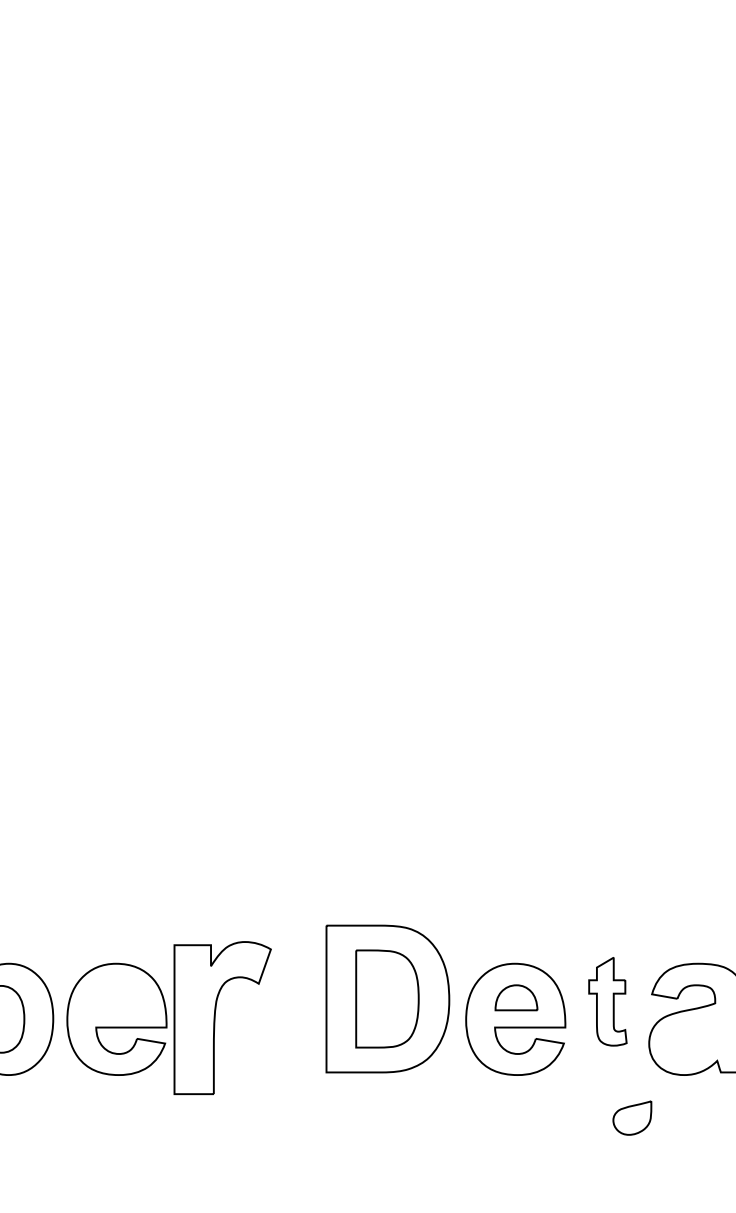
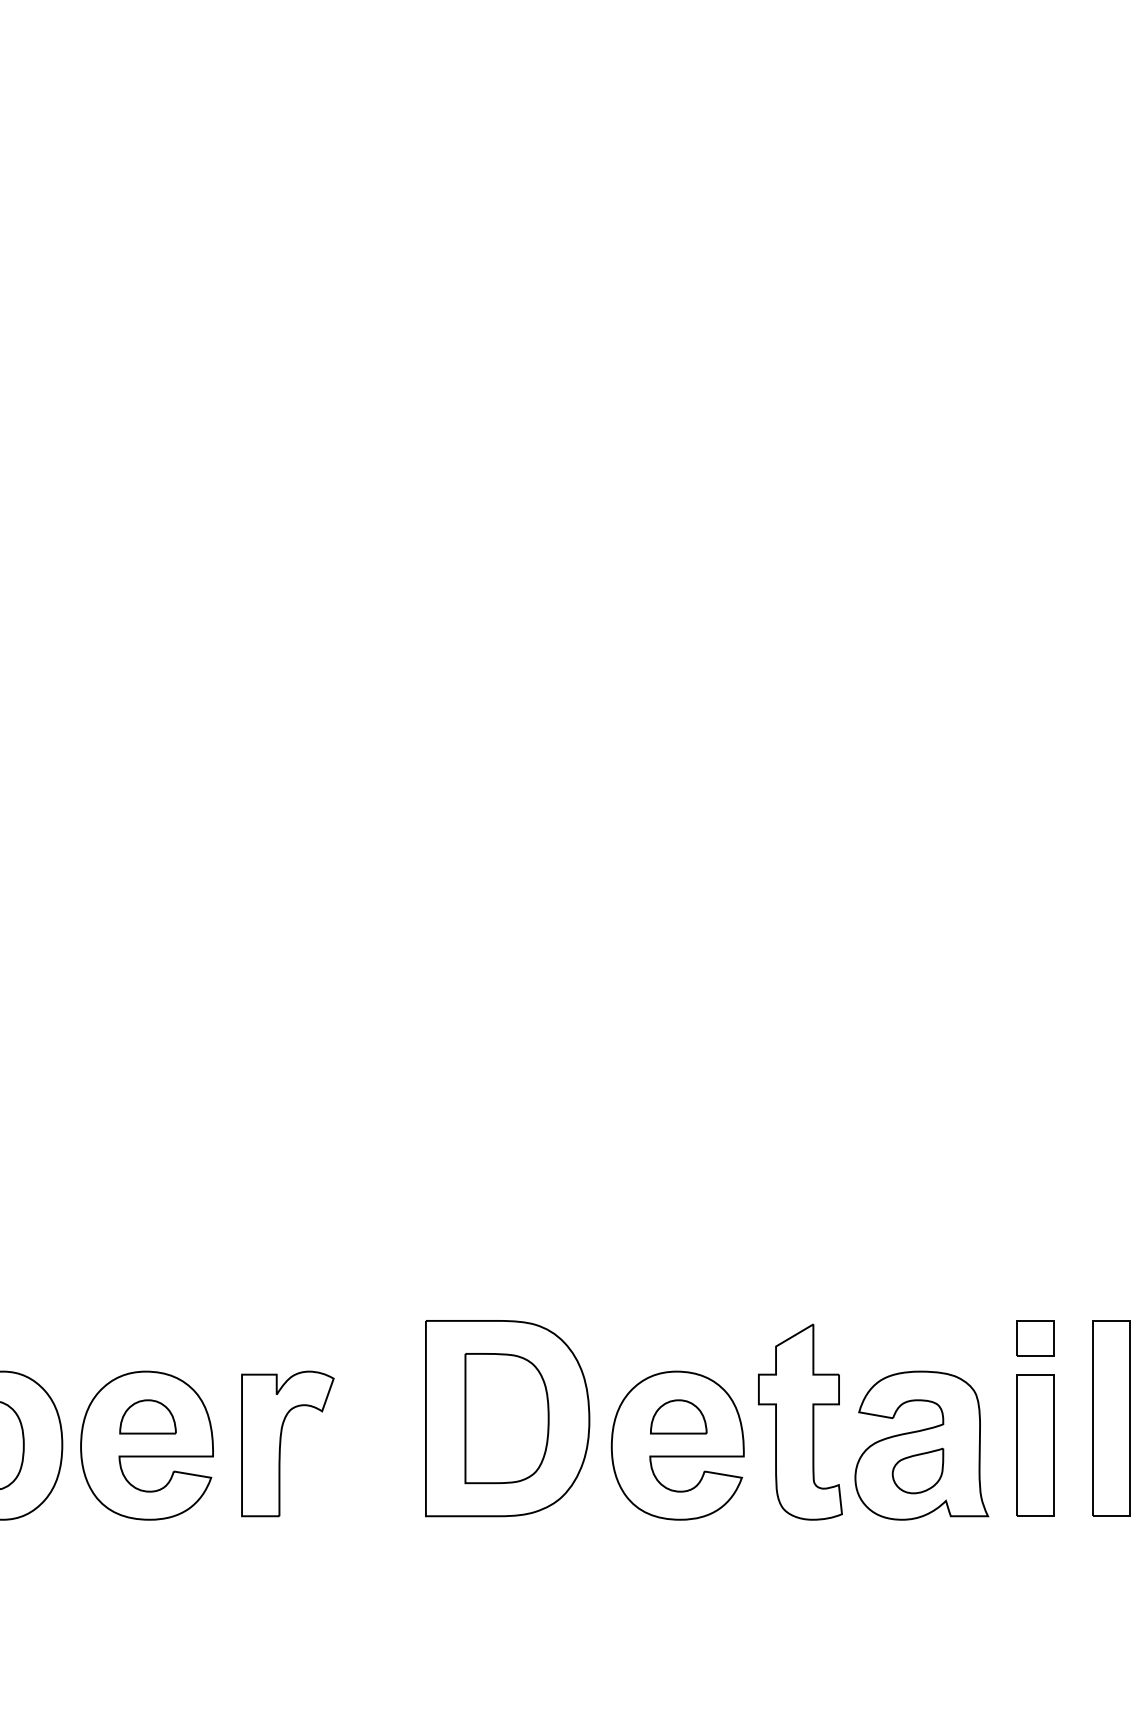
part: (117, 997) -> (147, 1416), added
part: (607, 1001) -> (800, 1421), size x1.67
part: (222, 1017) -> (287, 1443), size x0.71
part: (631, 1117) -> (917, 1470), moved

